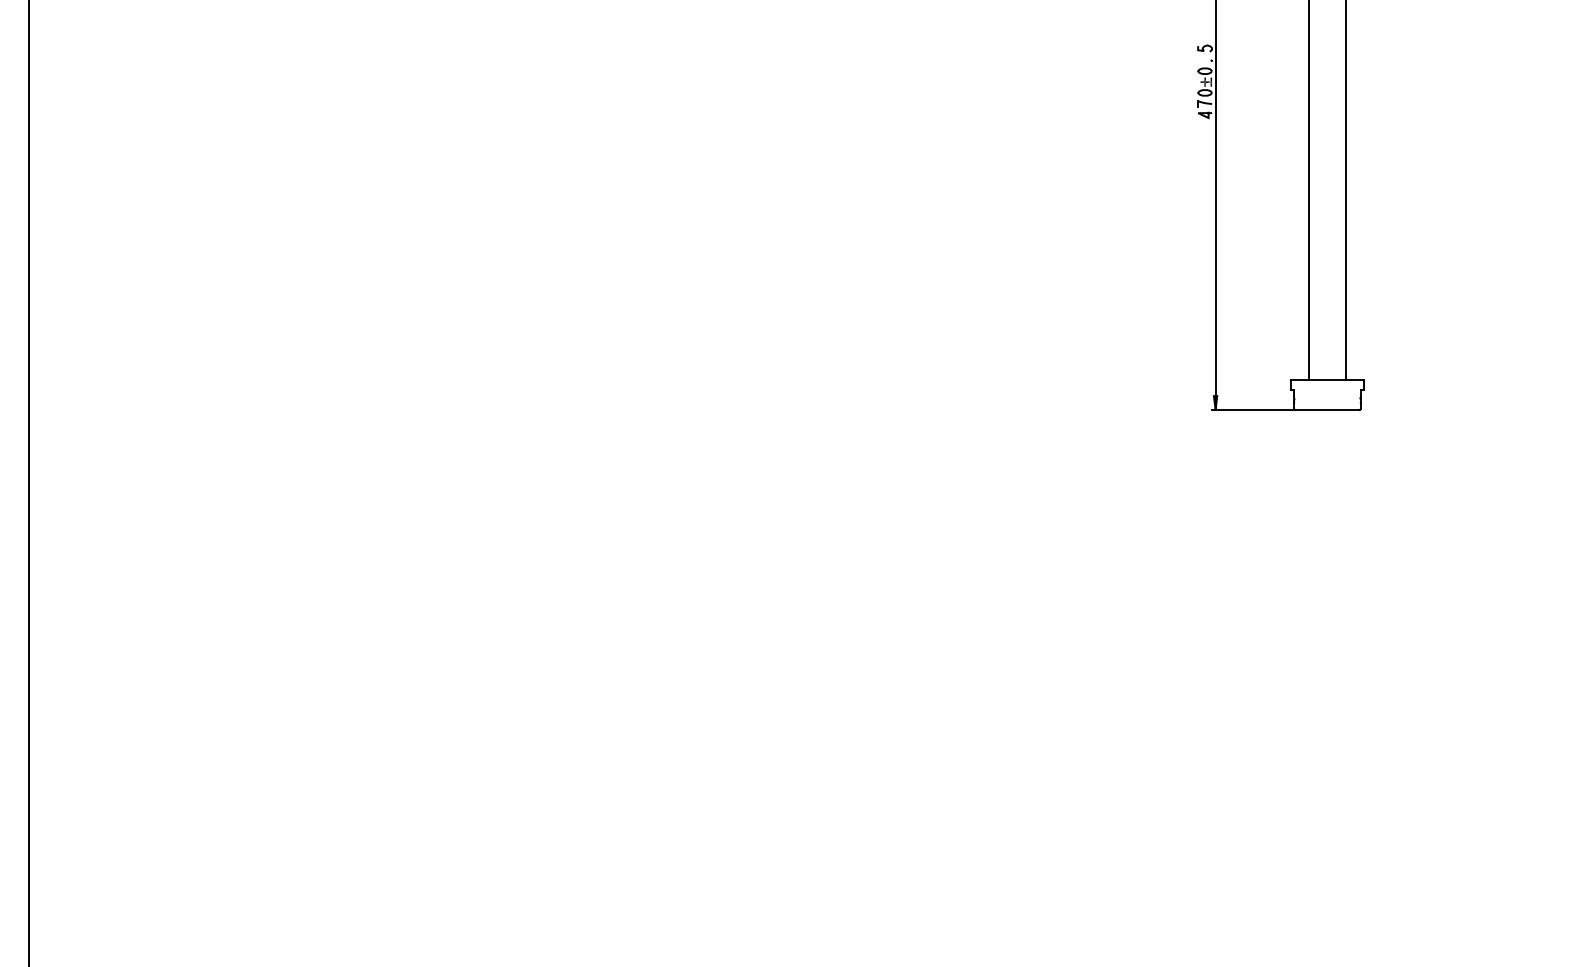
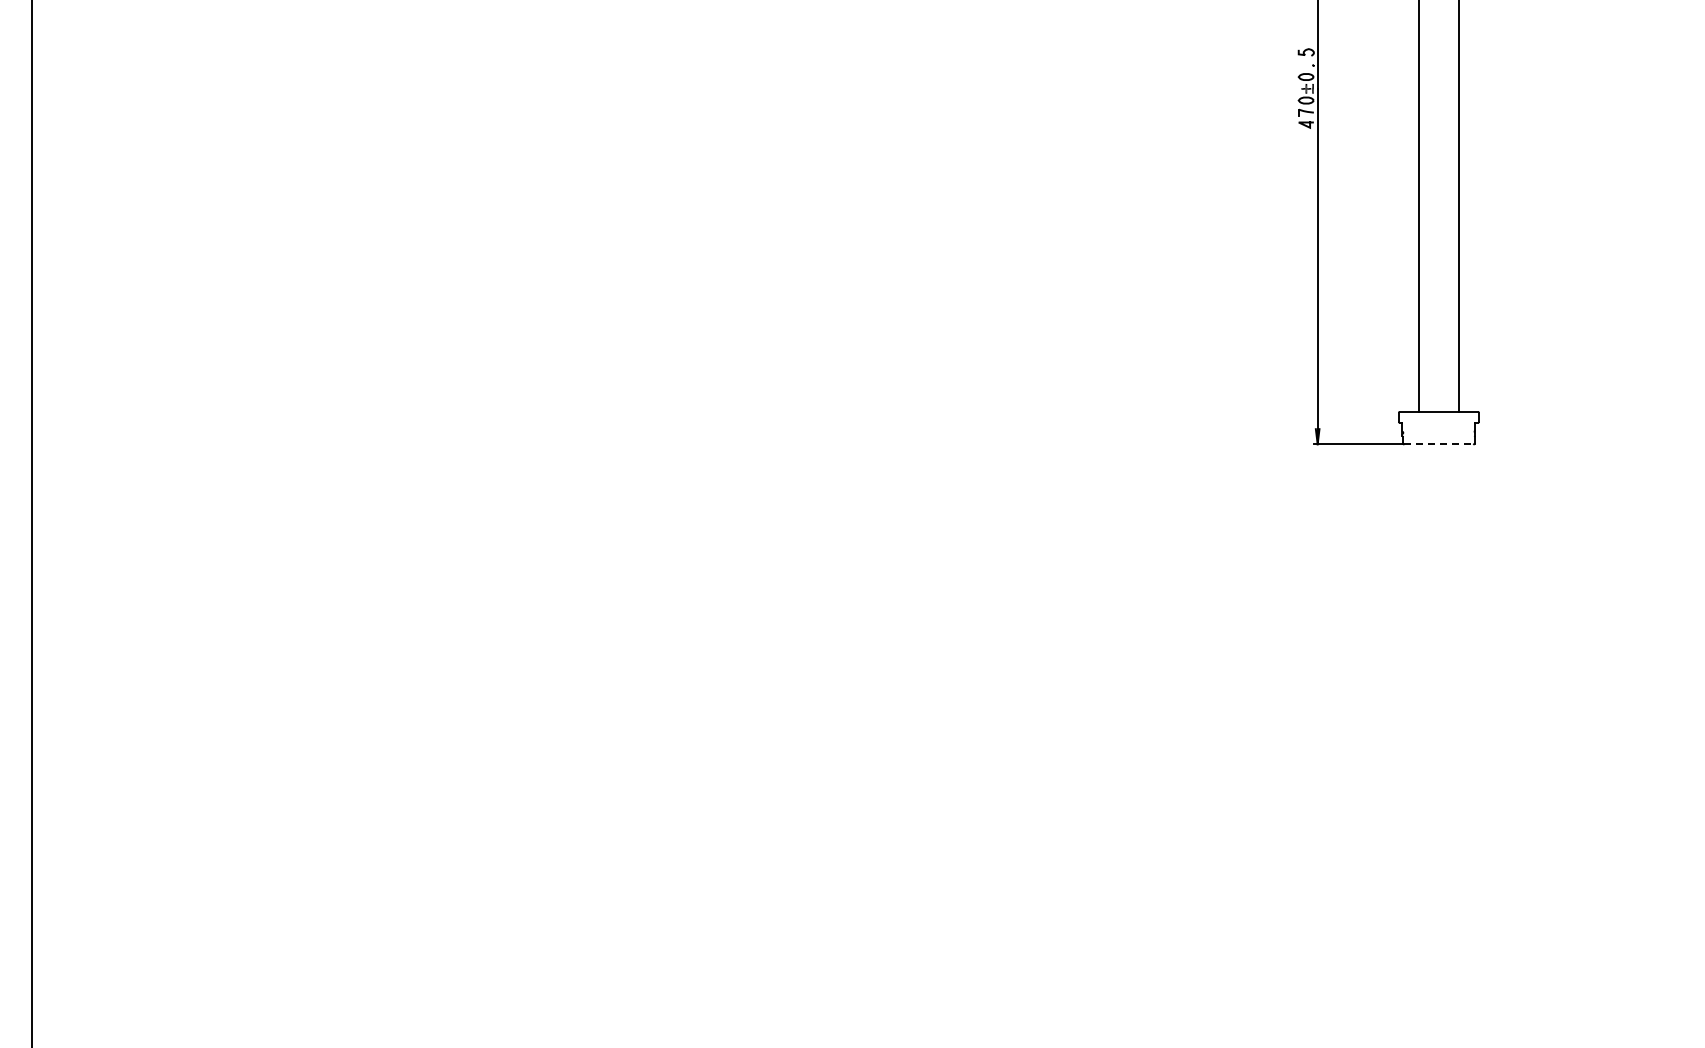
line: (1327, 409) -> (1438, 443), solid -> dashed

